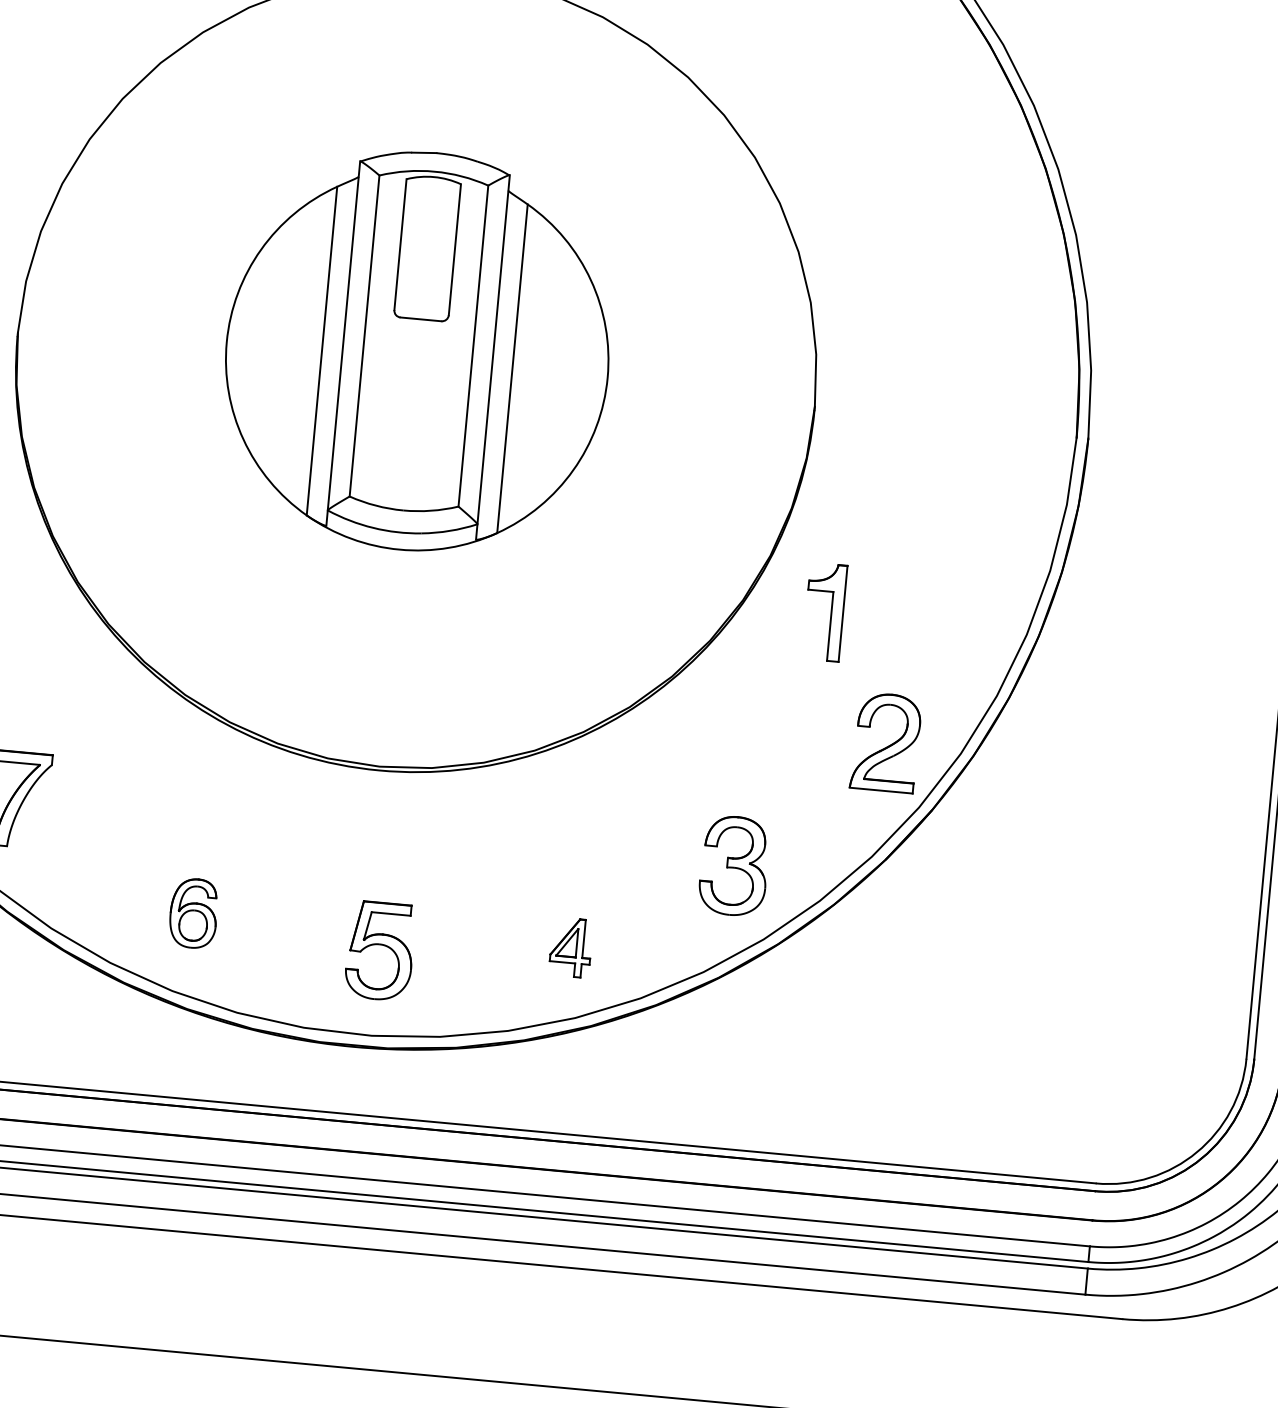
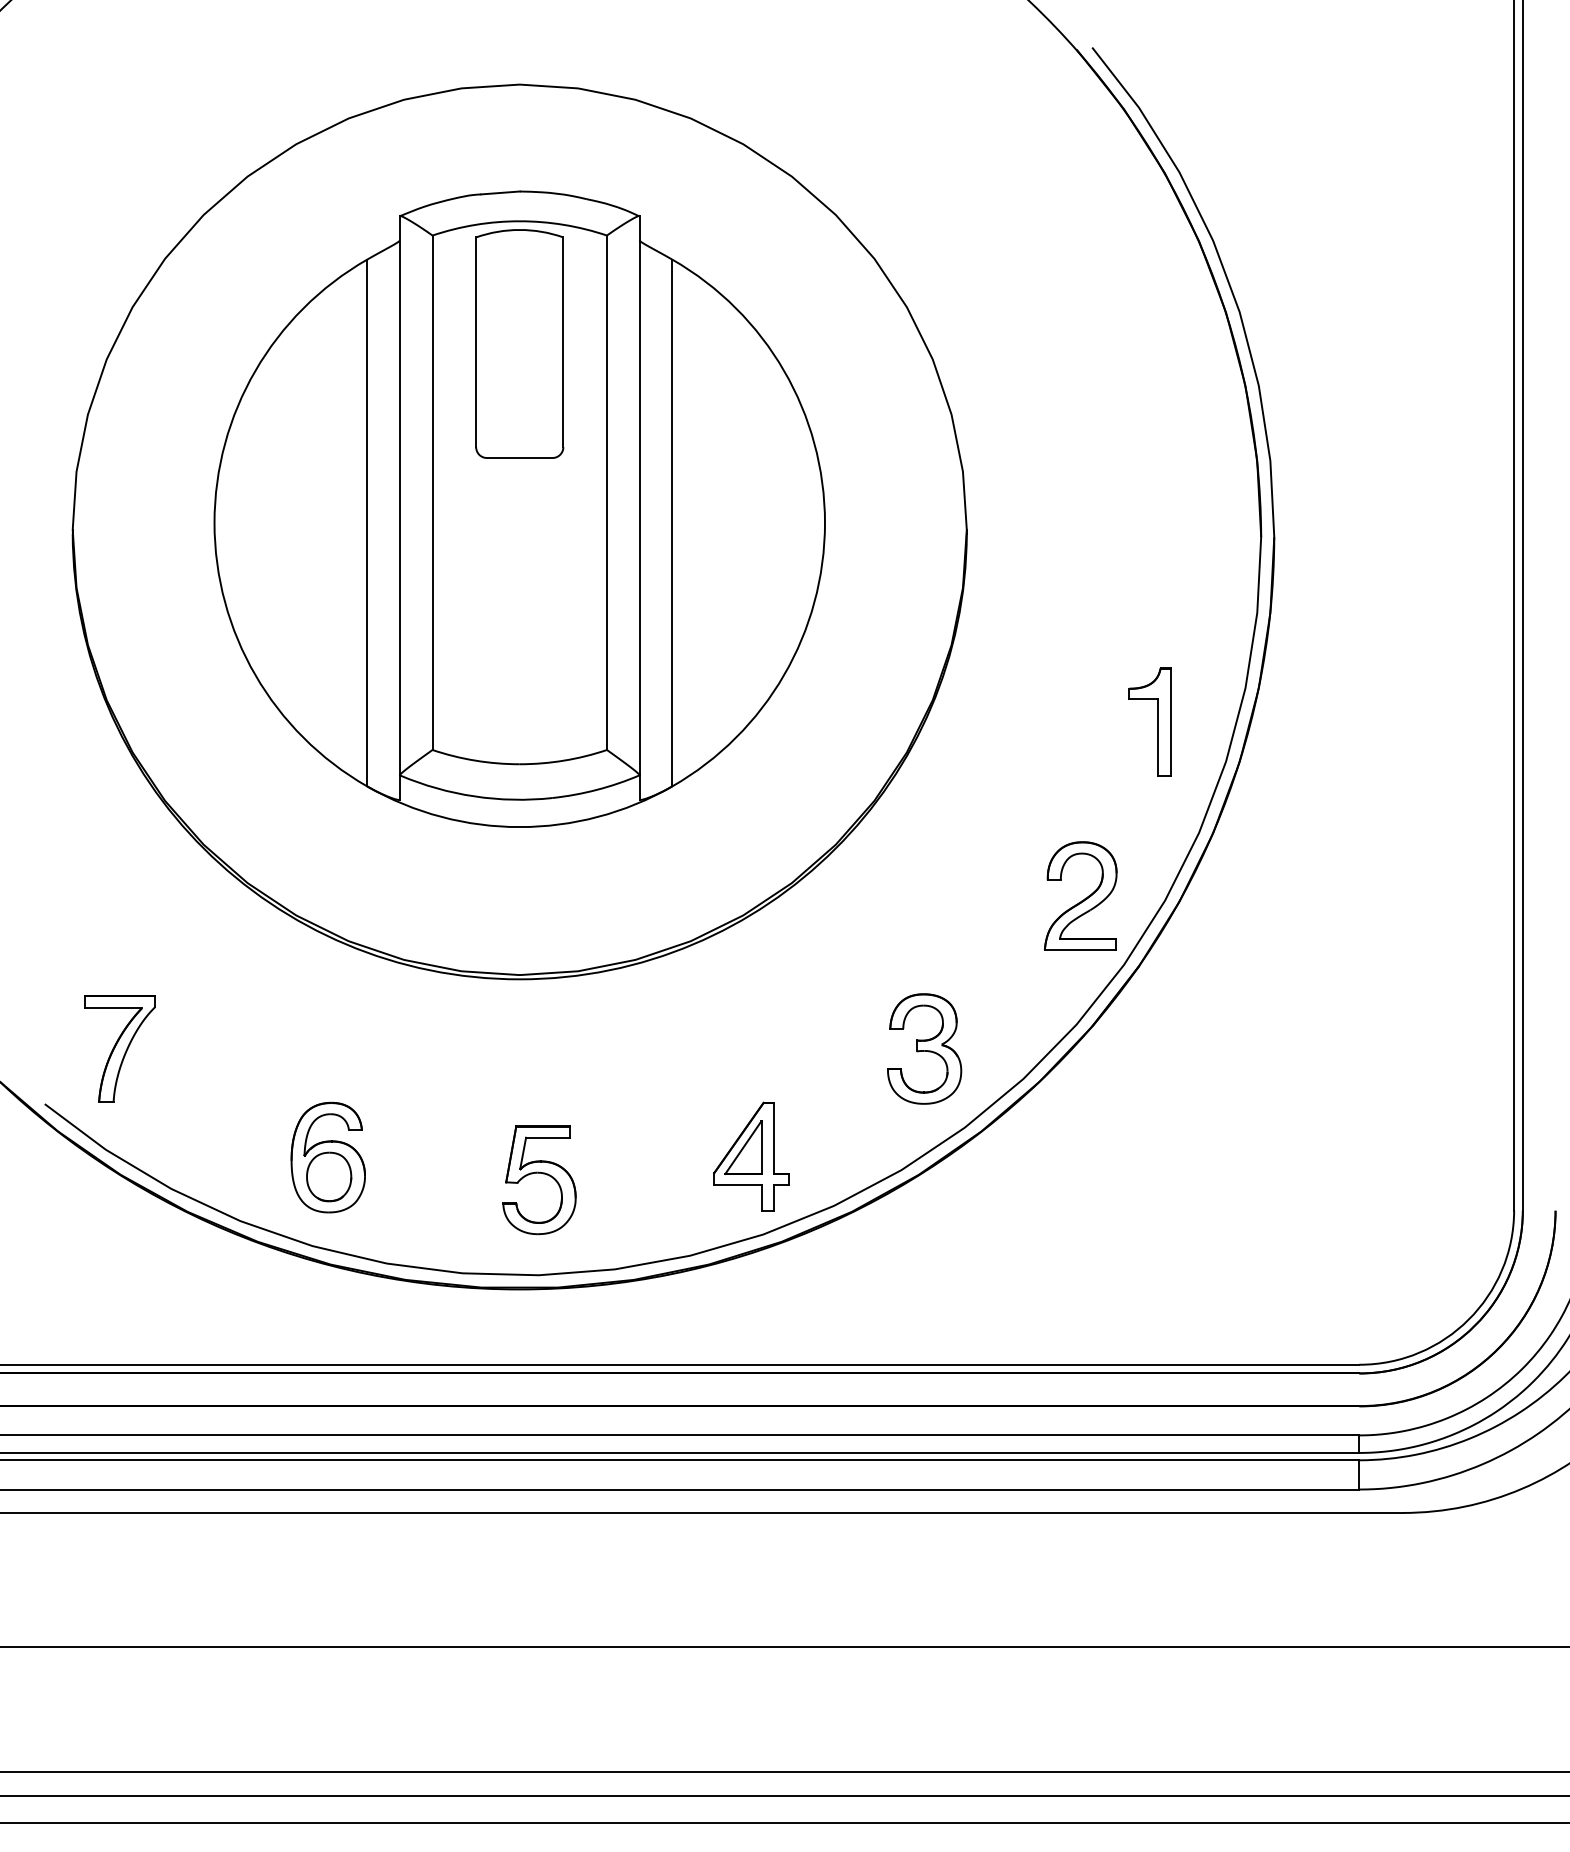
part: (417, 350) -> (519, 508), size x1.43
part: (831, 612) -> (1157, 721), moved
part: (193, 913) -> (327, 1157), size x1.43
part: (571, 947) -> (751, 1156), size x1.67

